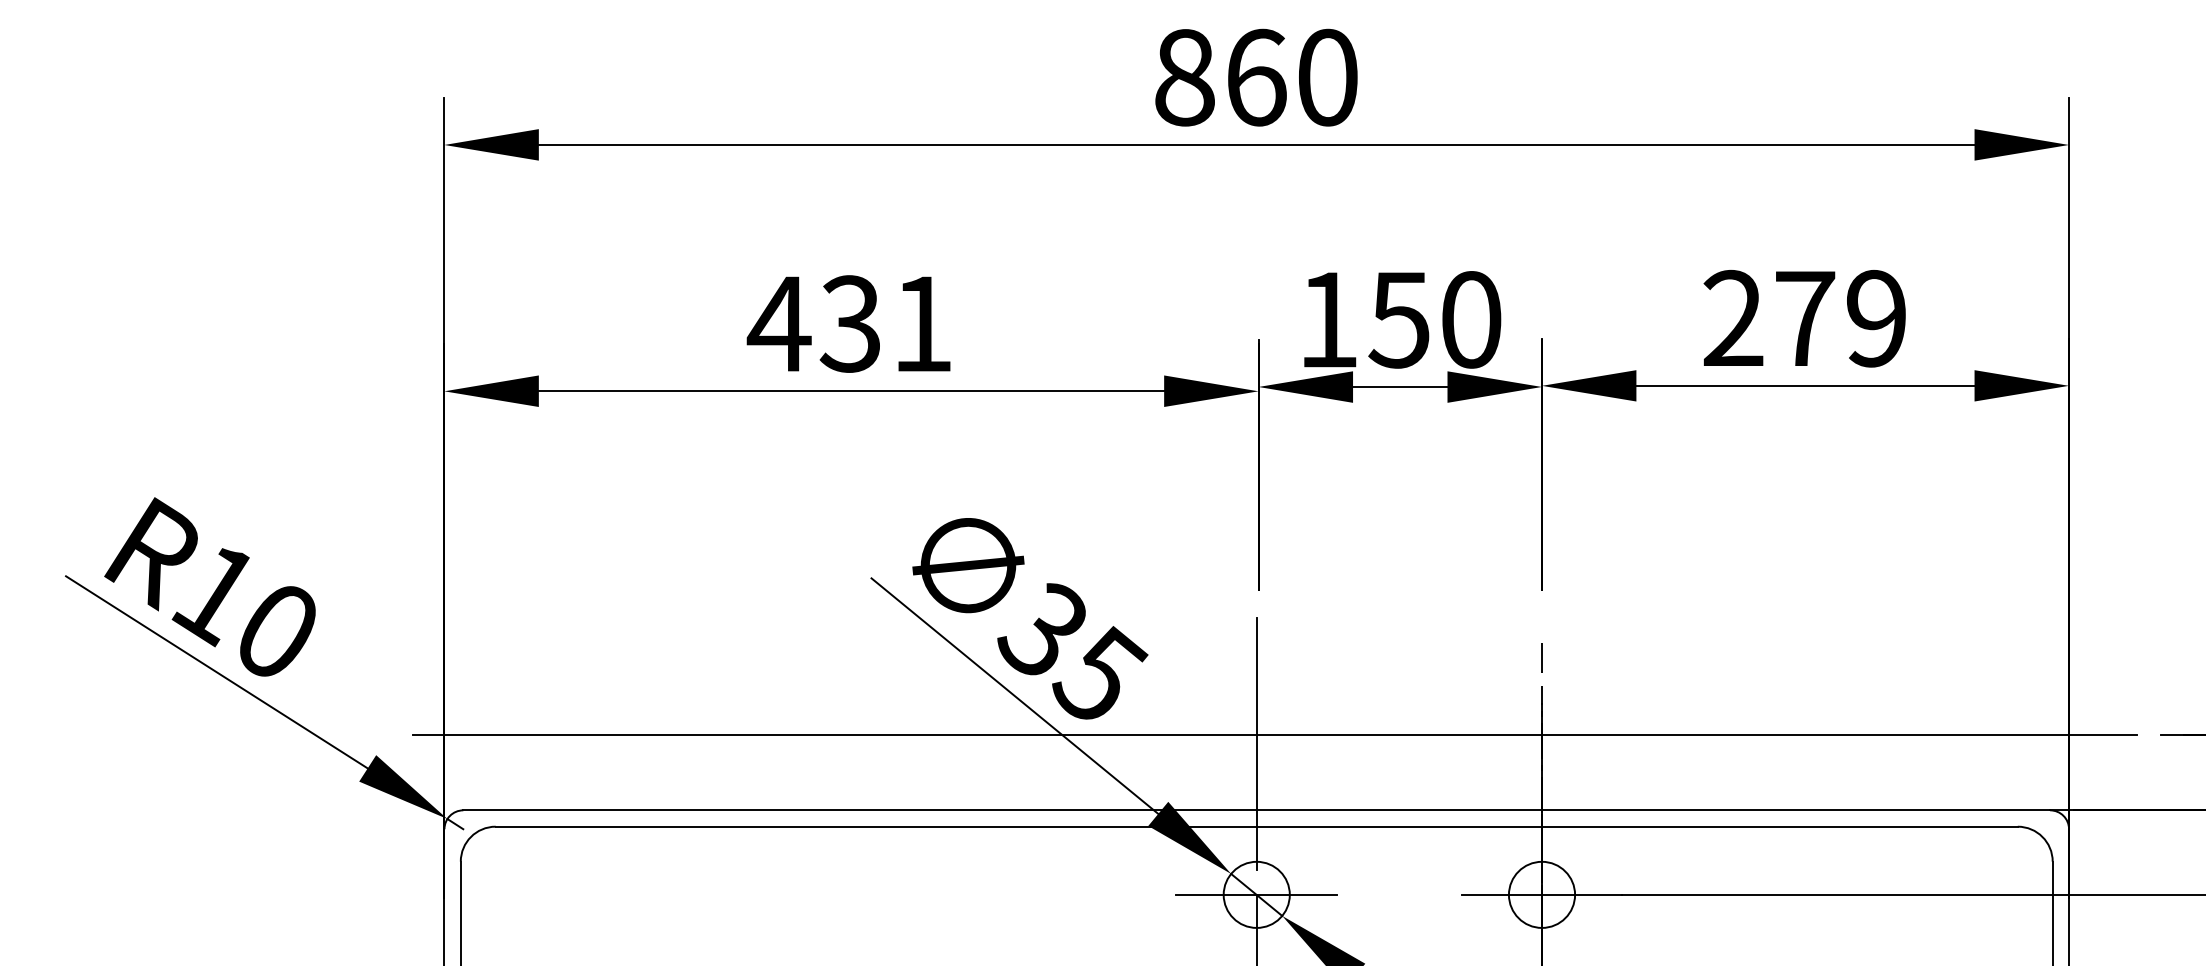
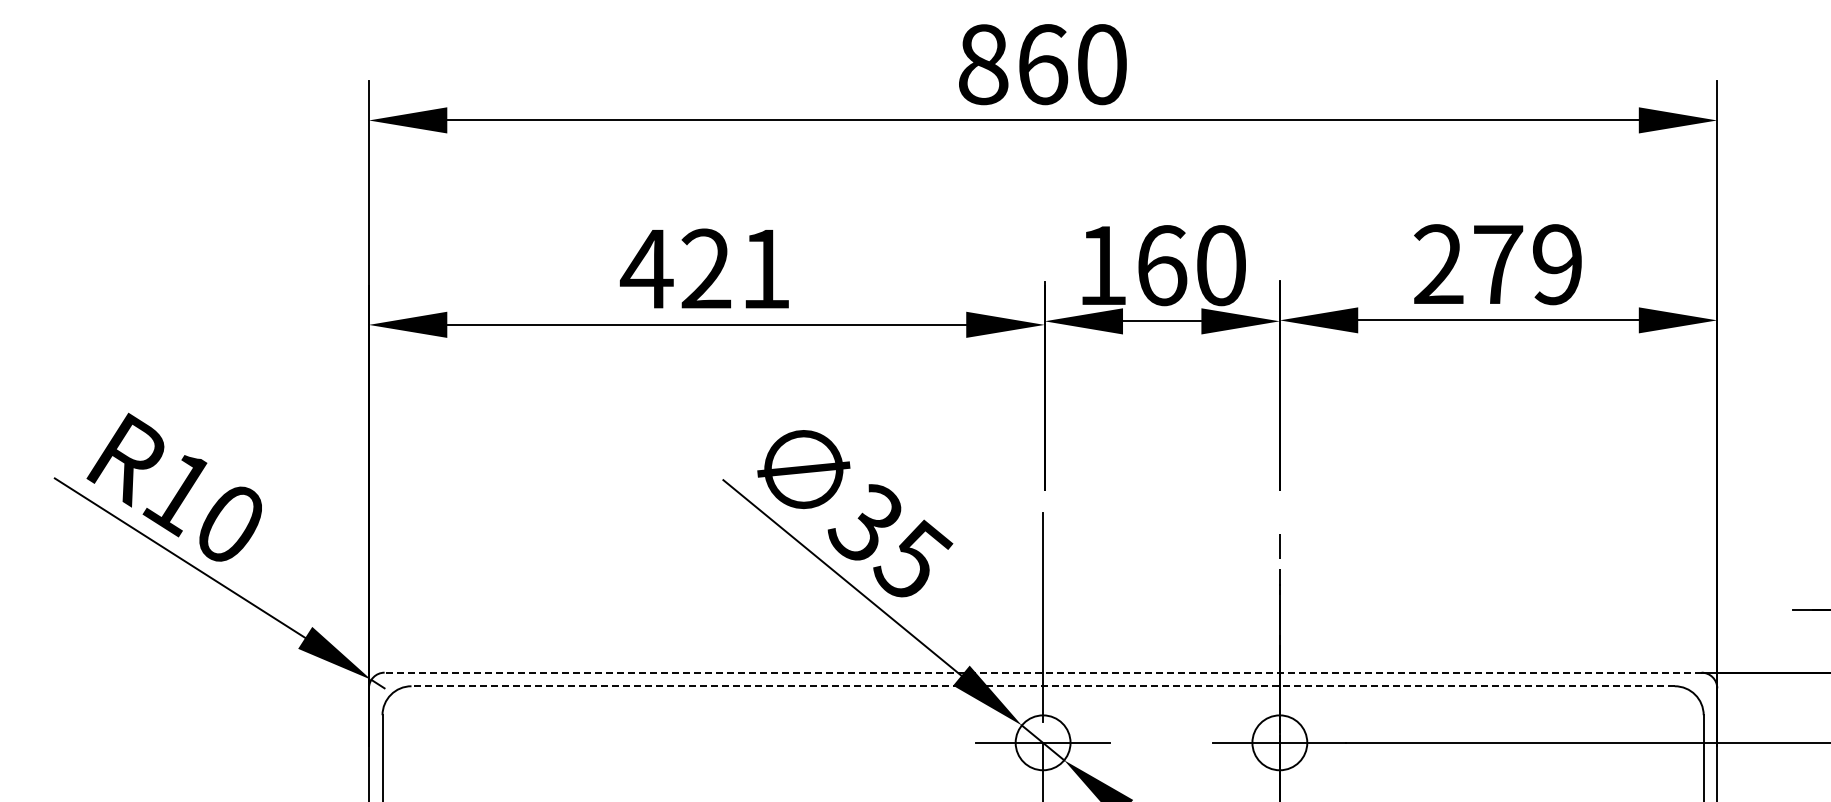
text: (1399, 319) -> (1161, 265), 150 -> 160
text: (849, 323) -> (705, 268), 431 -> 421
line: (1274, 734) -> (1057, 609), removed
line: (1256, 810) -> (1042, 672), solid -> dashed
line: (1257, 826) -> (1043, 686), solid -> dashed

